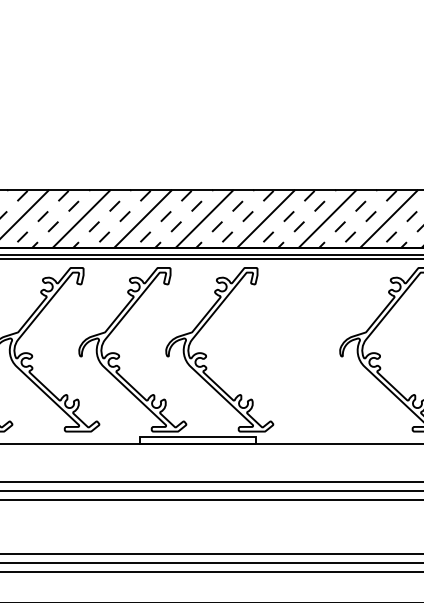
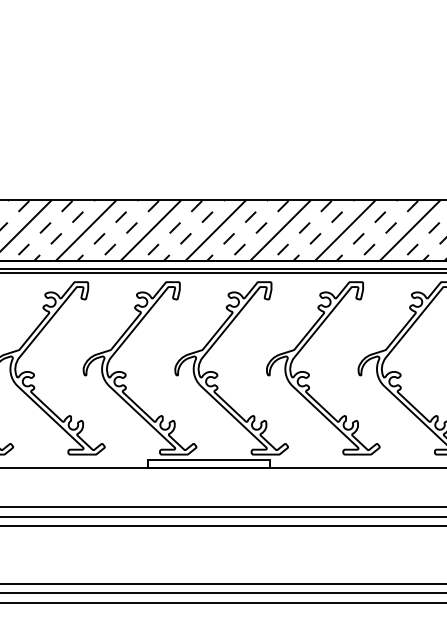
curve: (293, 354) -> (309, 373), added

